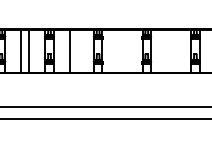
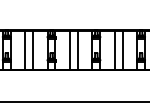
line: (78, 50) -> (33, 49), added
line: (118, 50) -> (70, 49), added
line: (126, 50) -> (77, 49), added
line: (166, 50) -> (114, 49), added
line: (175, 50) -> (122, 49), added

